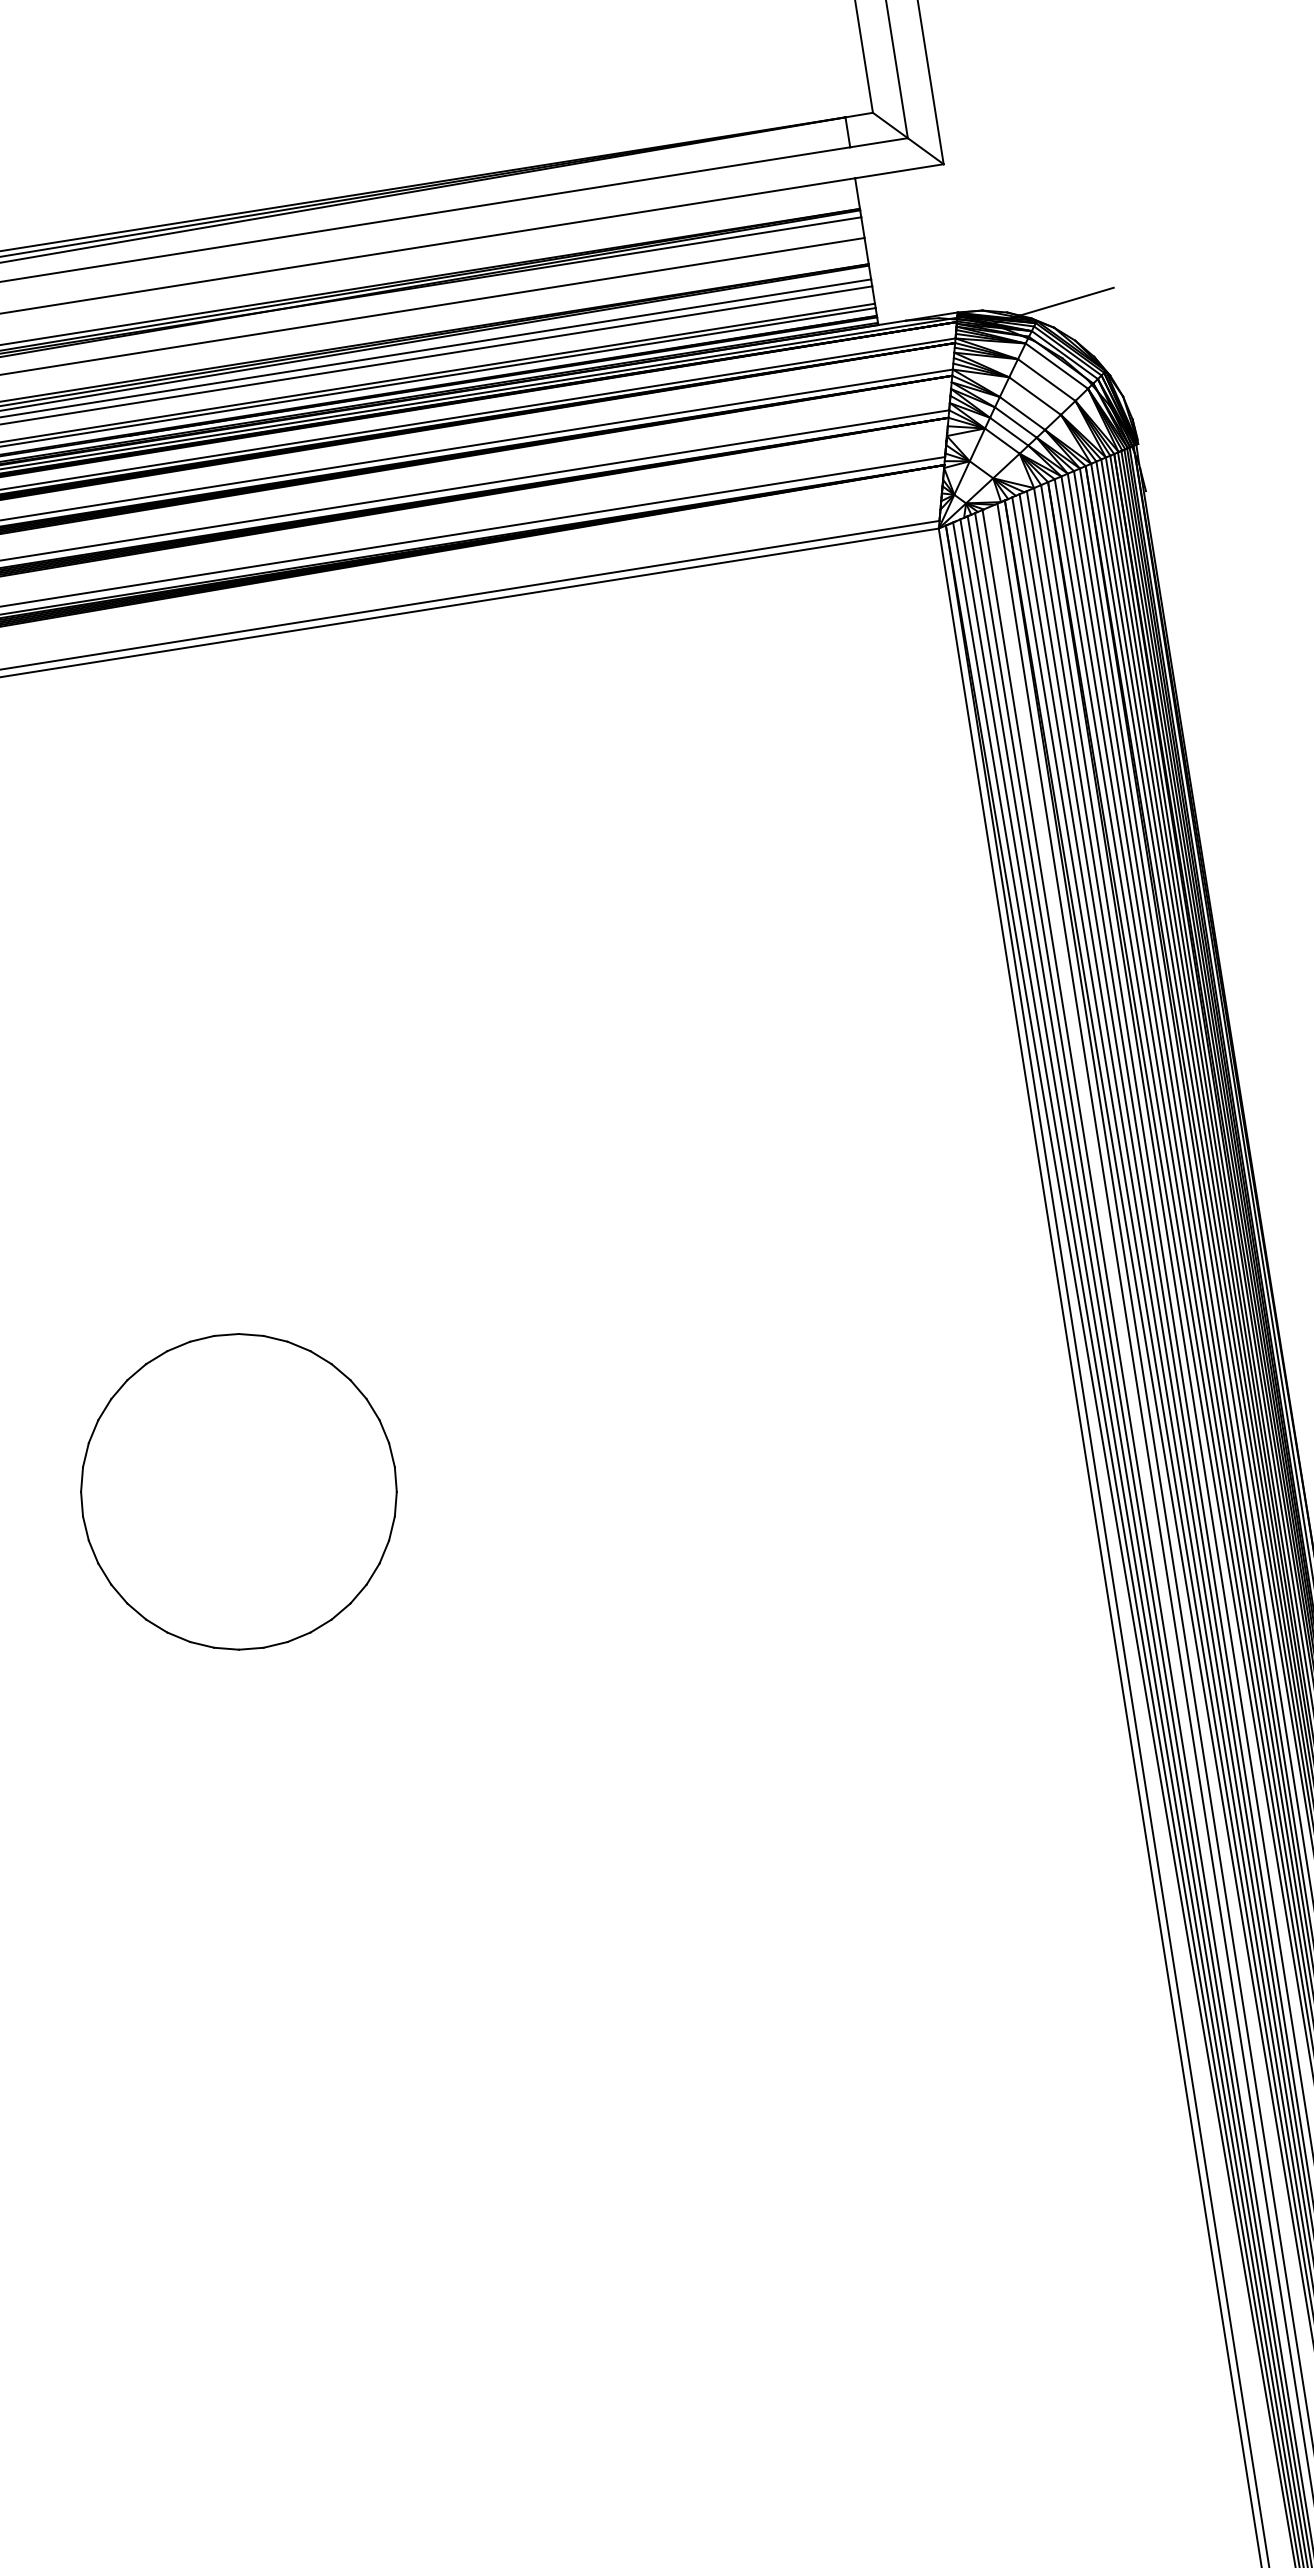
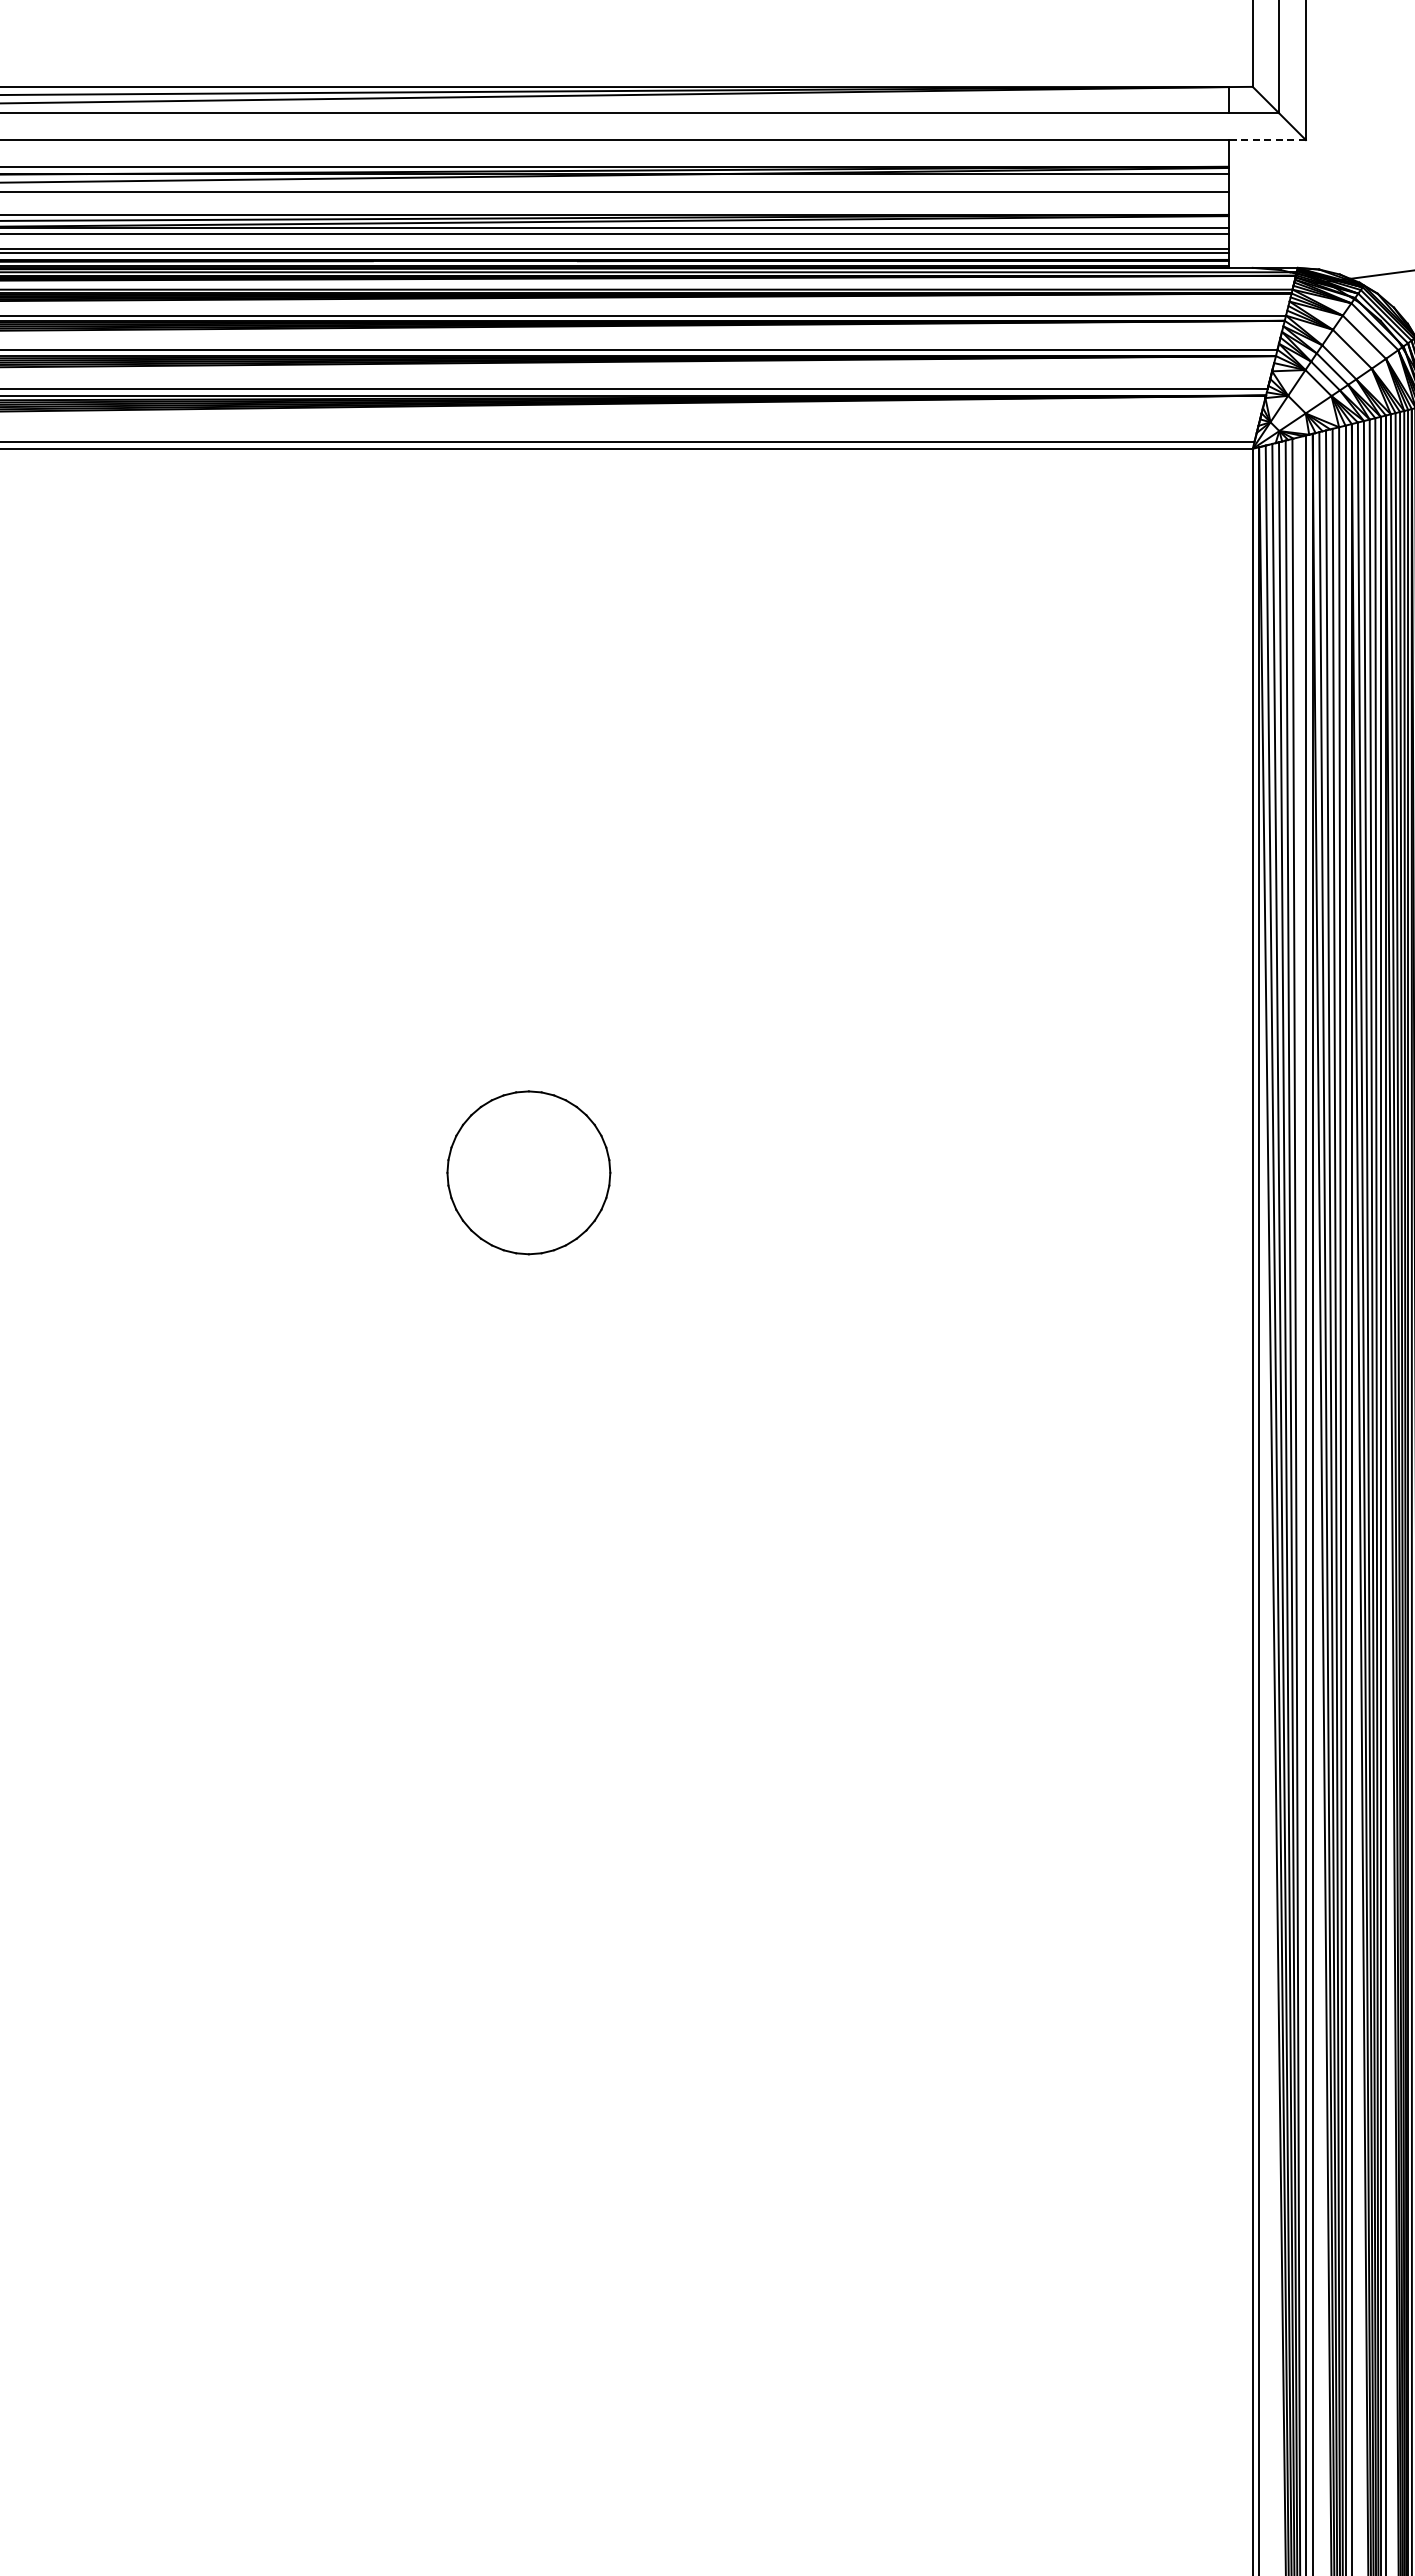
line: (899, 171) -> (1267, 140), solid -> dashed
part: (238, 1491) -> (528, 1172), size x0.6

